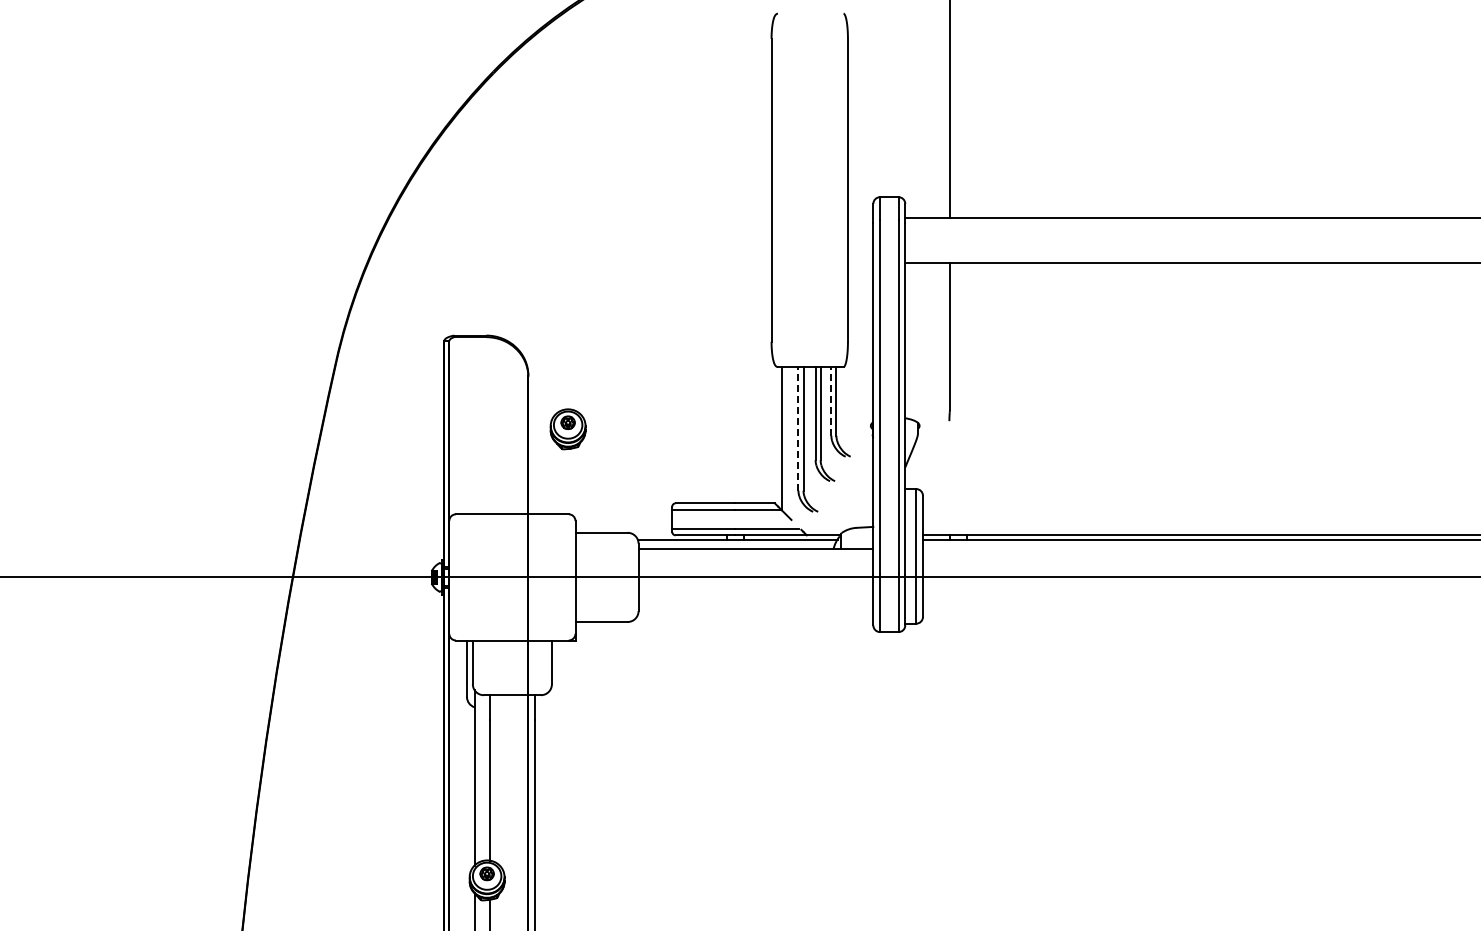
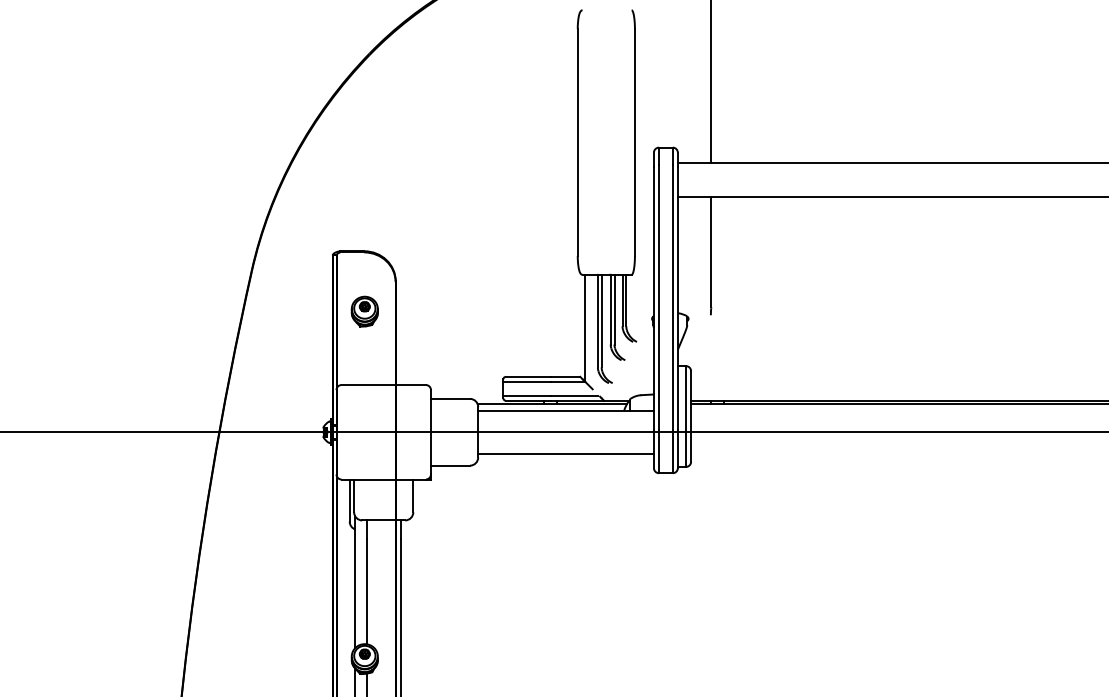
line: (831, 400) -> (622, 299), dashed -> solid
line: (798, 428) -> (597, 320), dashed -> solid
part: (567, 429) -> (364, 311), moved
line: (755, 605) -> (565, 453), added

